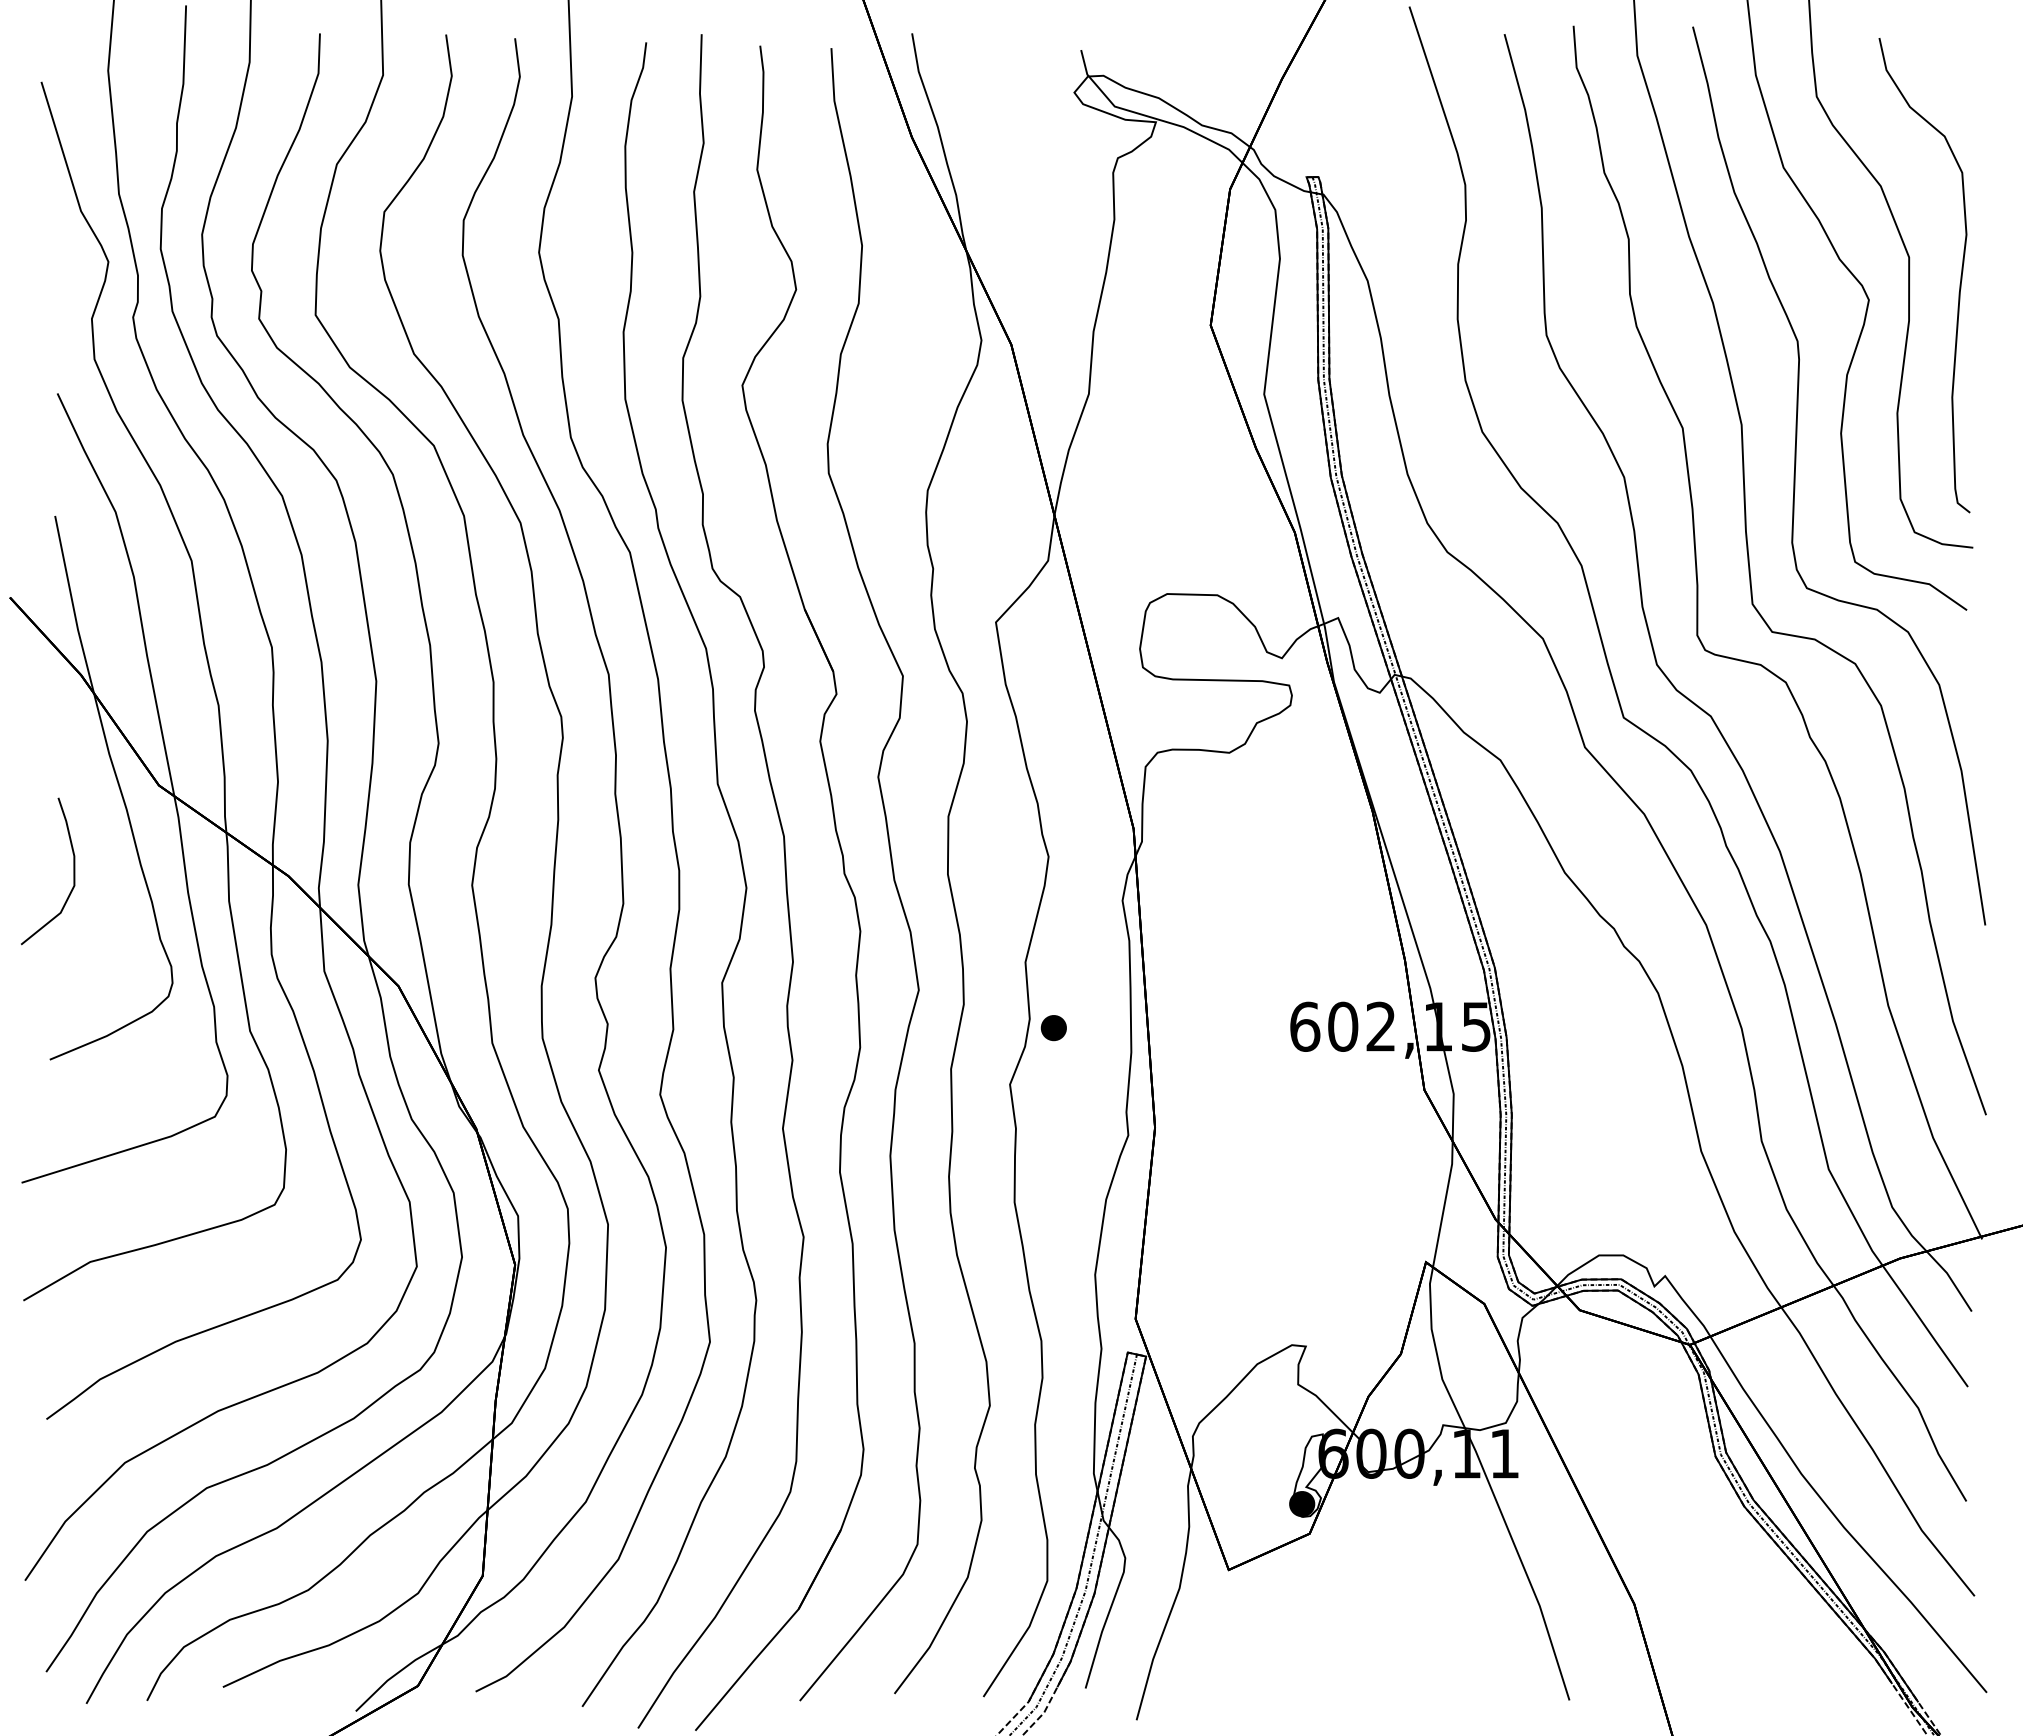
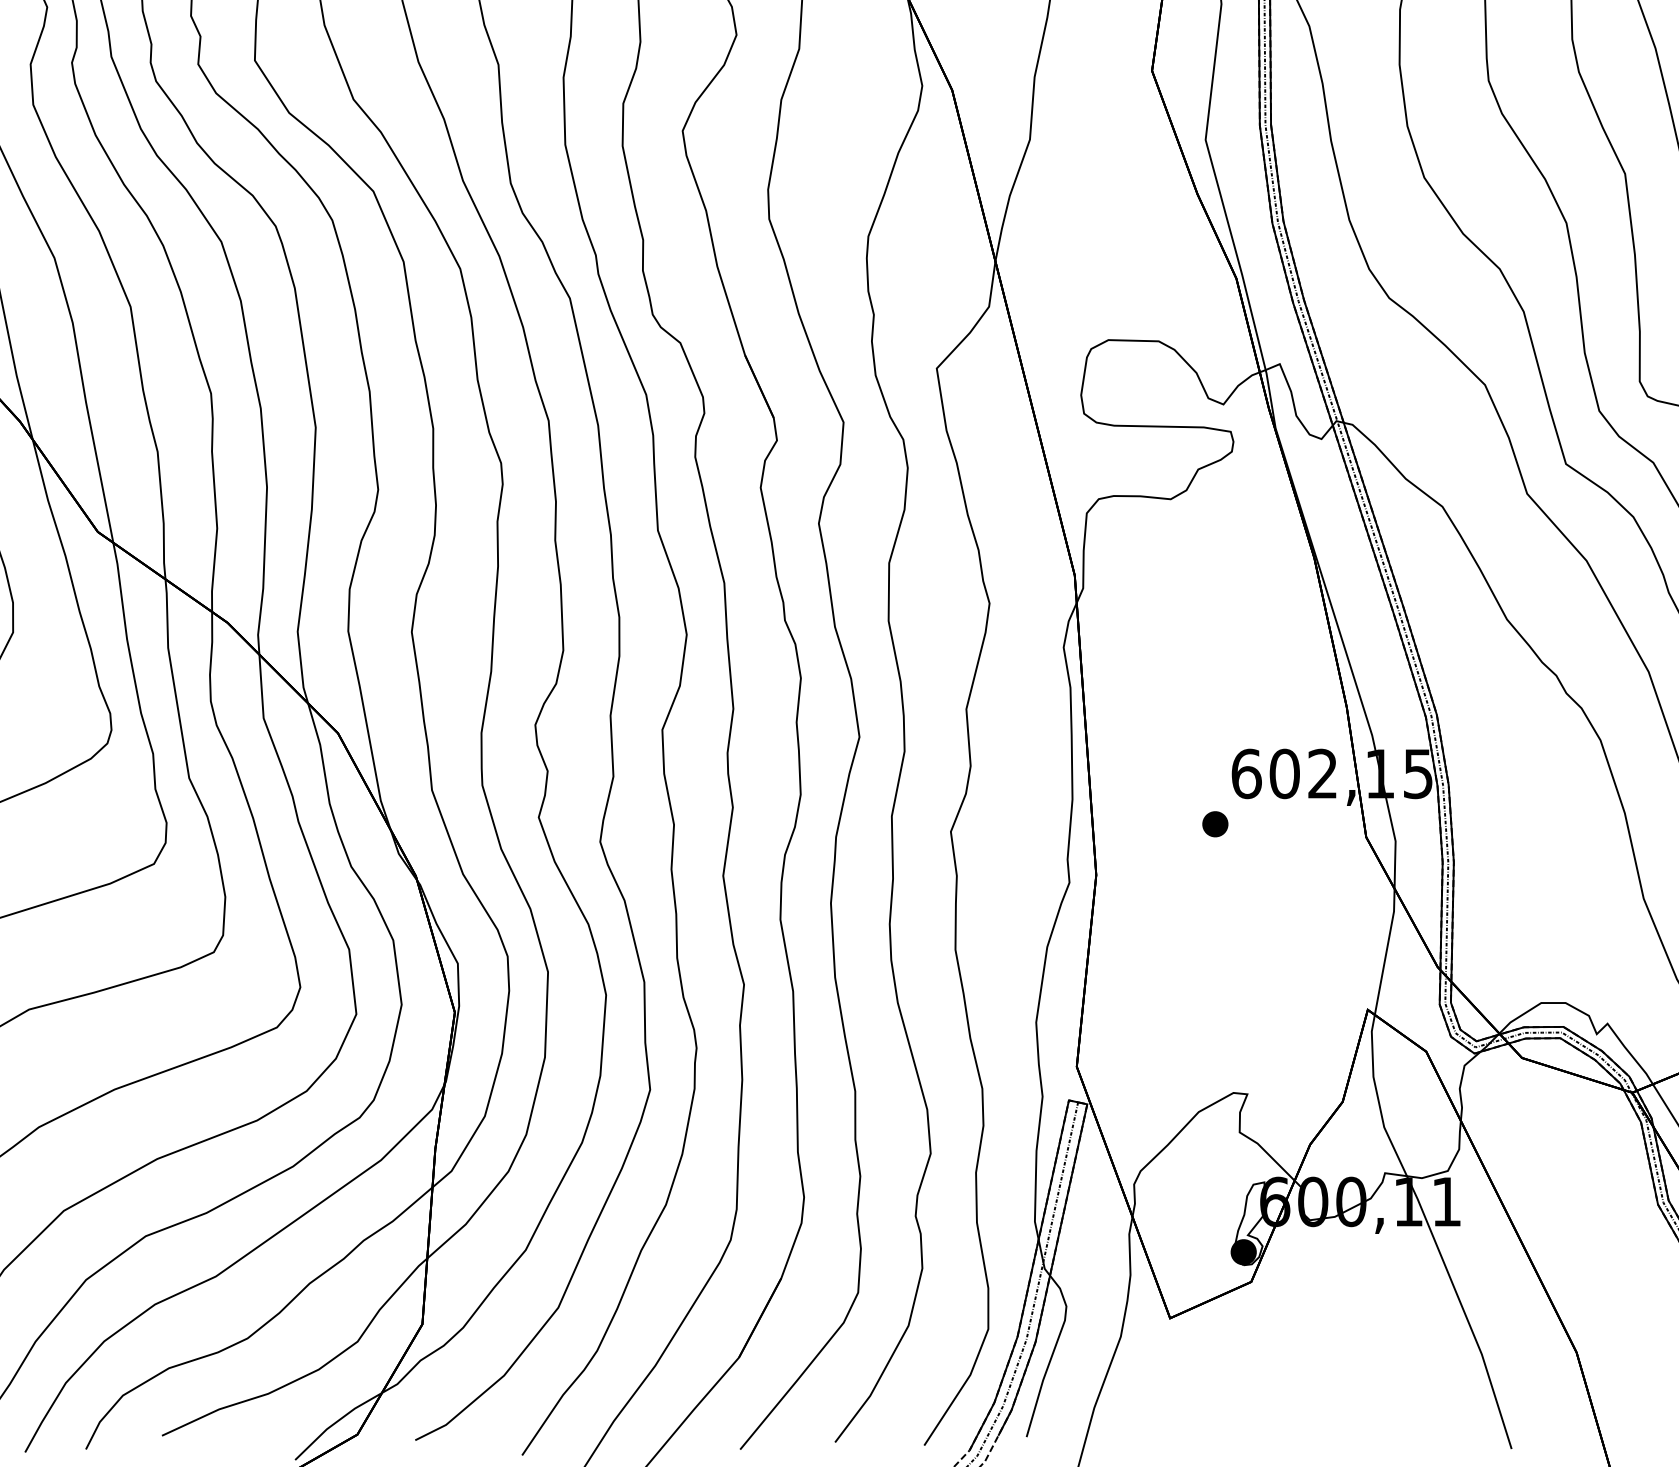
part: (1053, 1028) -> (1214, 824), moved

